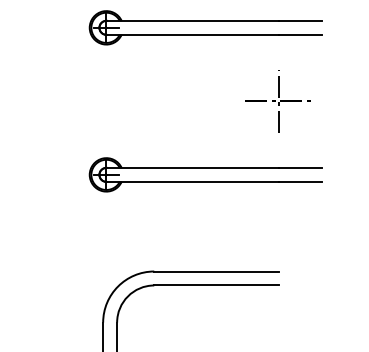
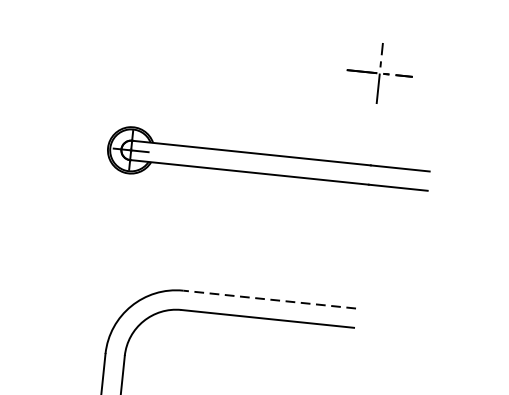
part: (277, 101) -> (377, 73), size x0.7
line: (216, 271) -> (269, 299), solid -> dashed

